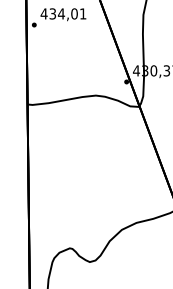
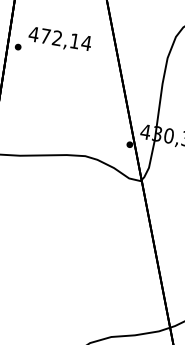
text: (67, 13) -> (65, 39), 434,01 -> 472,14

